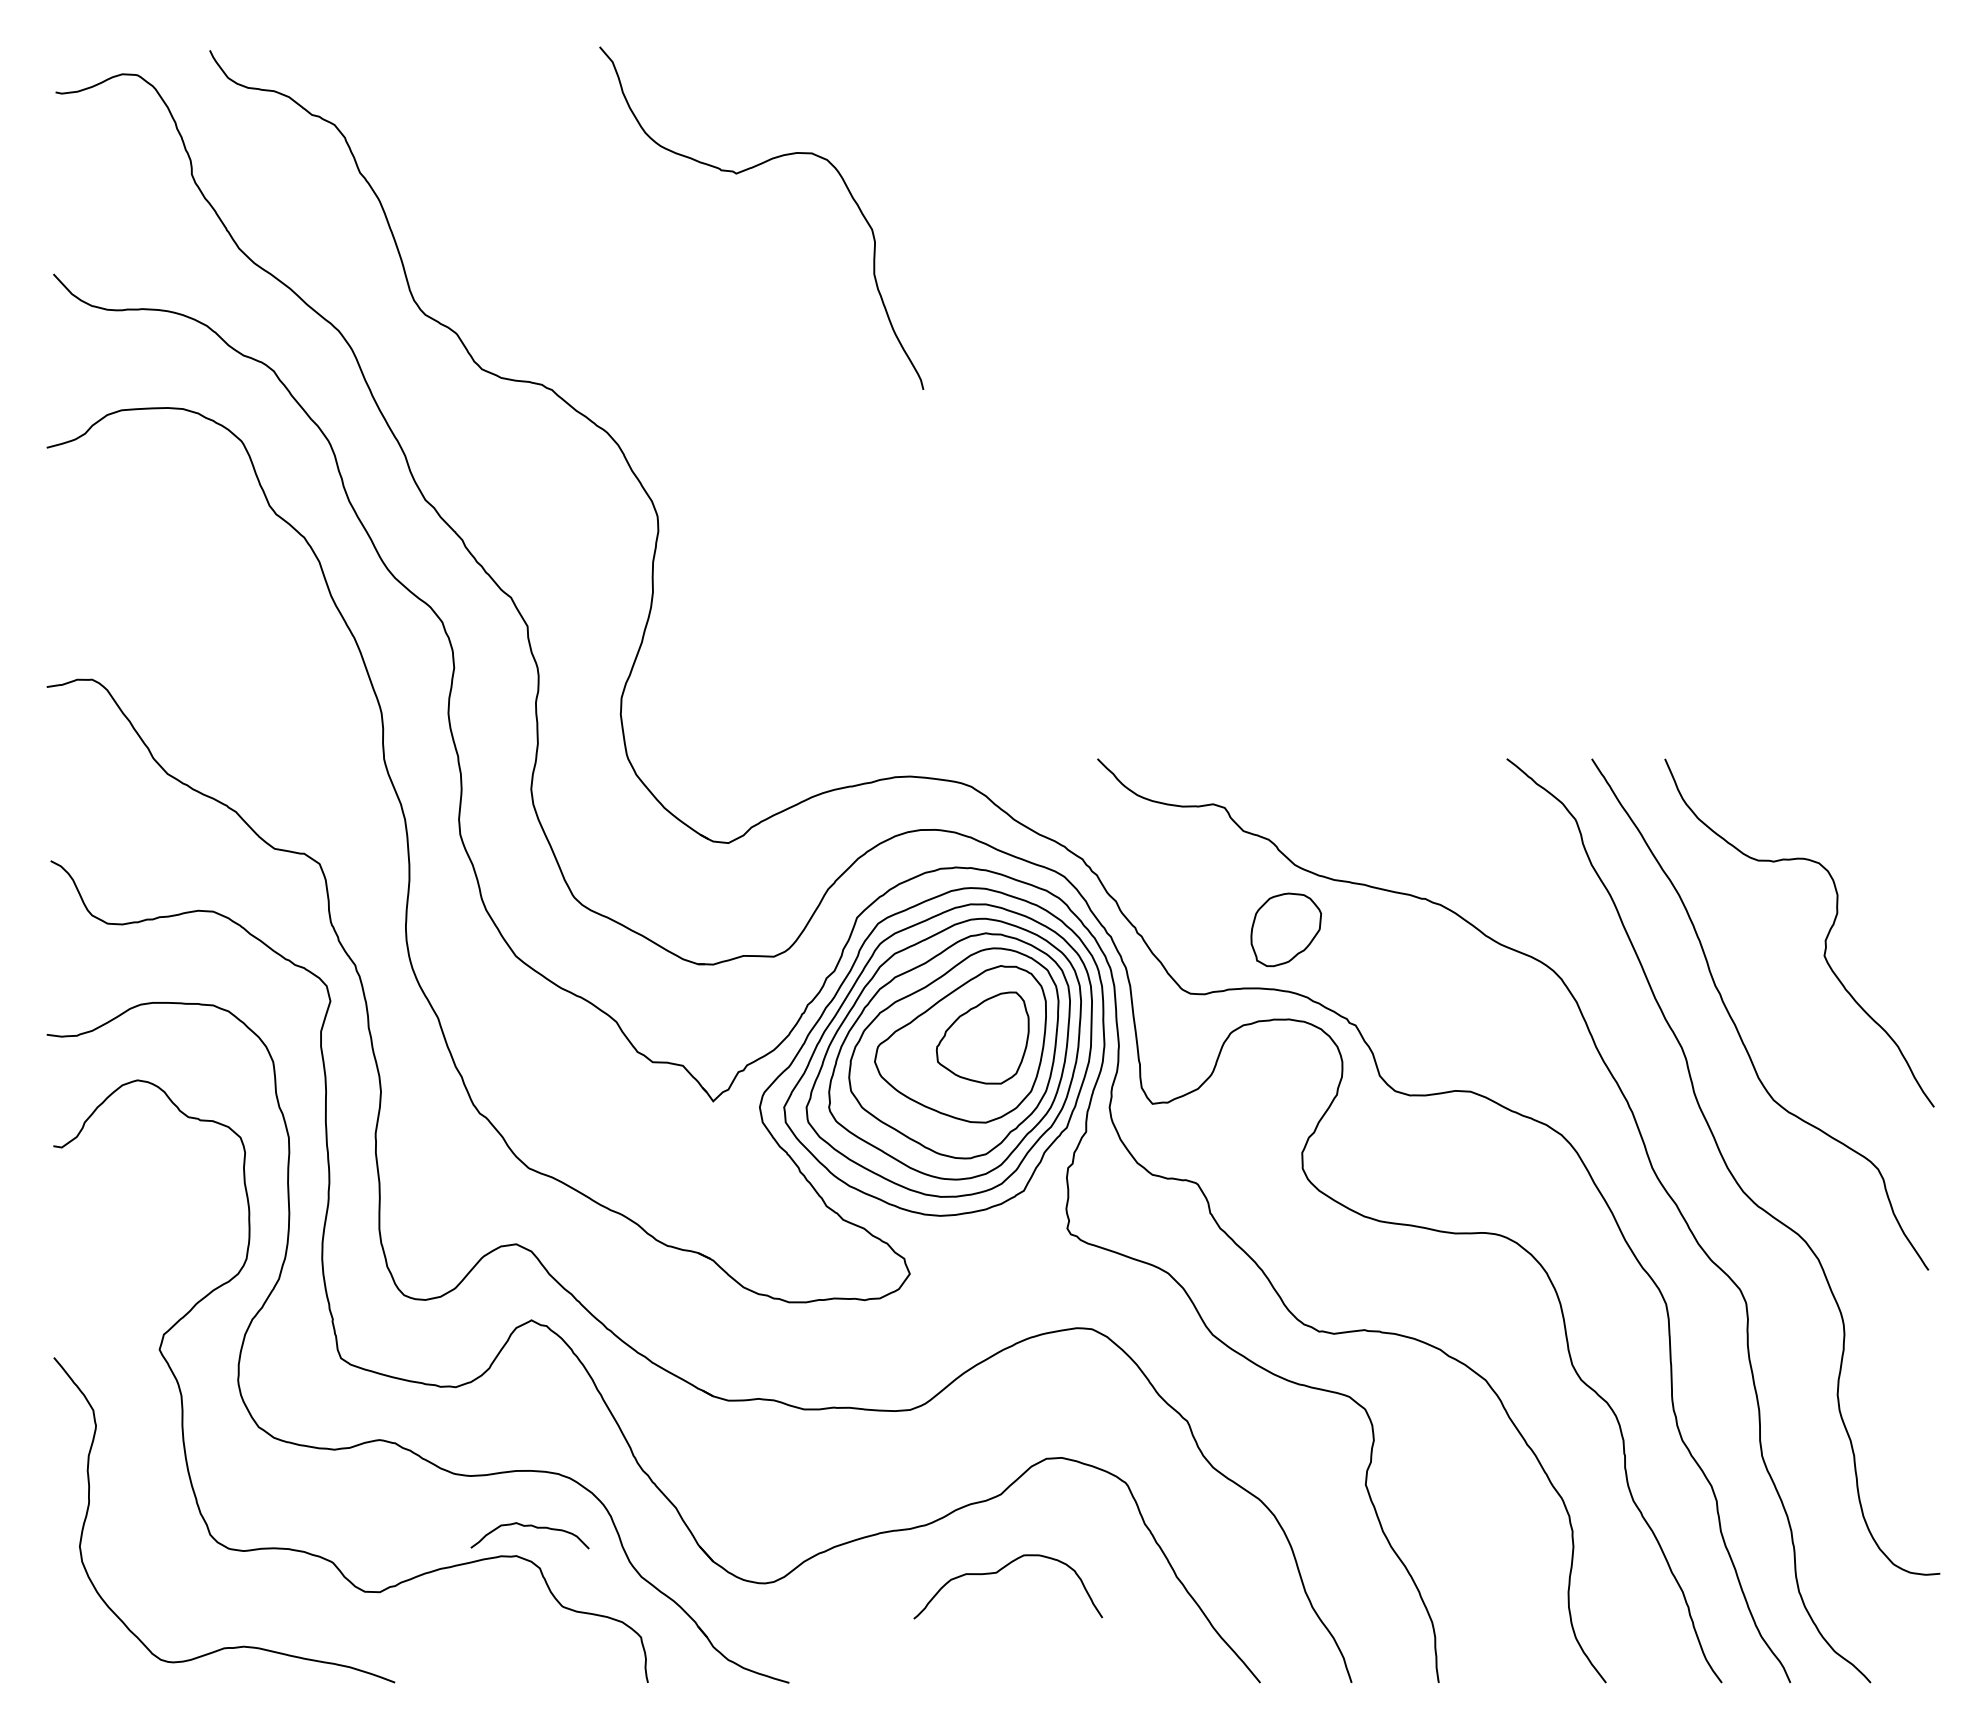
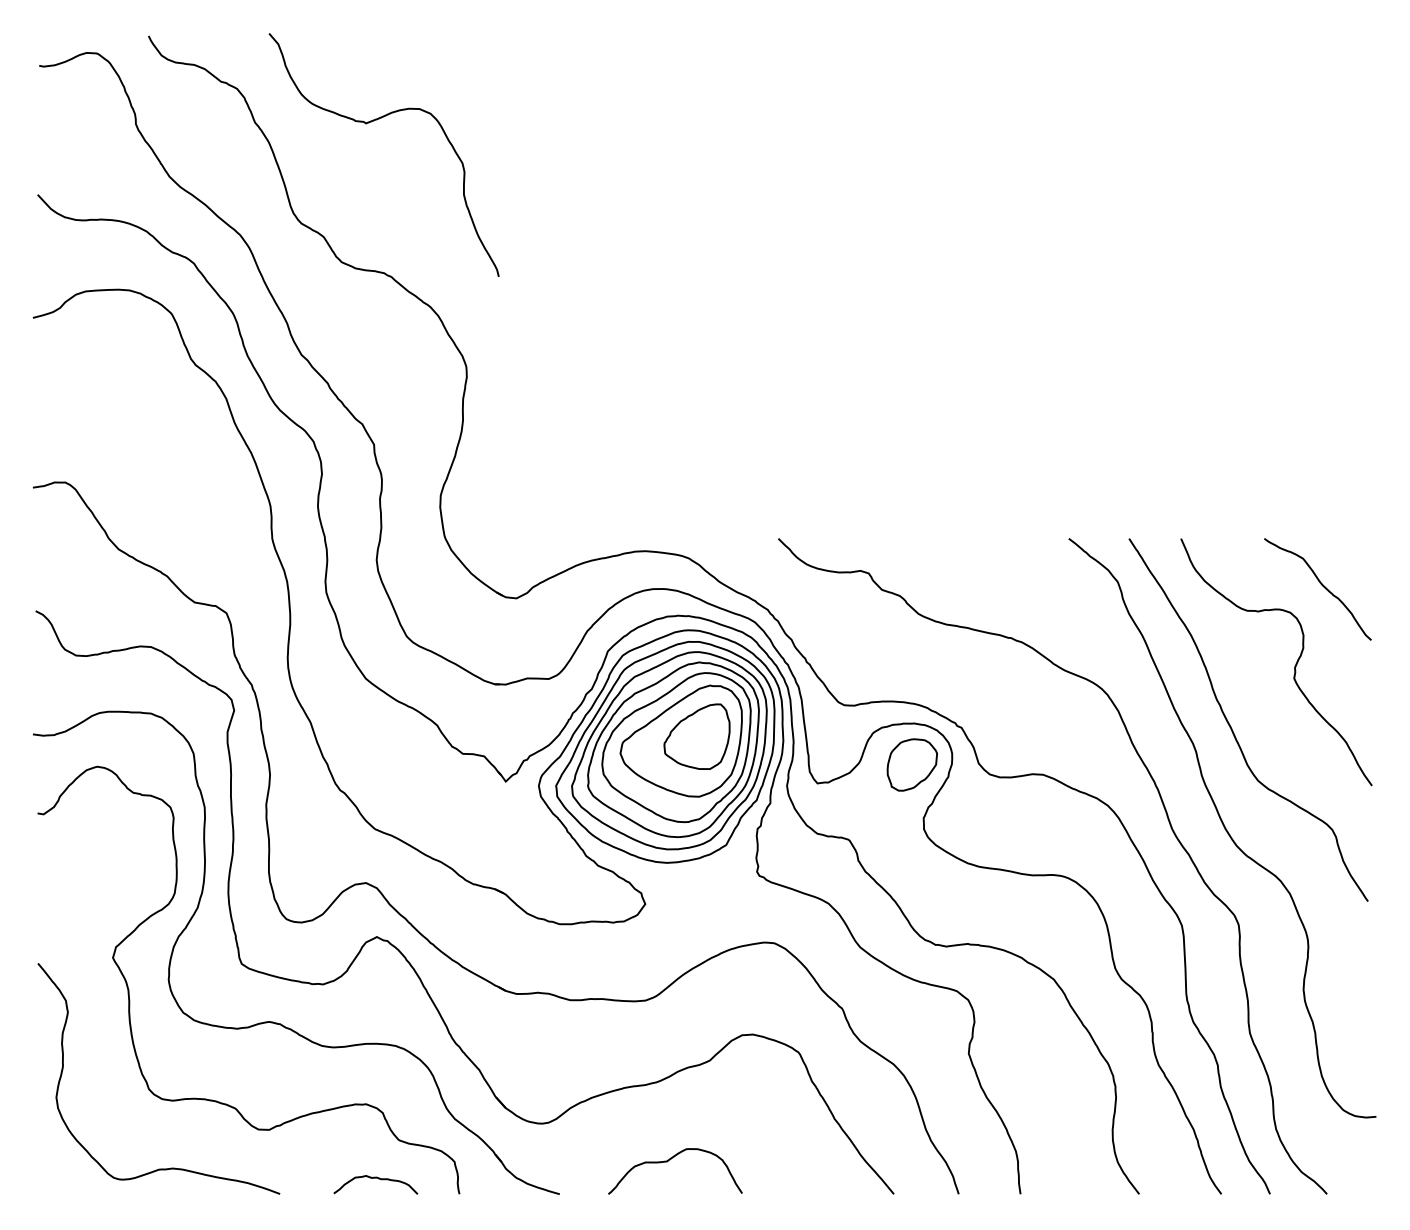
curve: (742, 172) -> (370, 122), moved
curve: (1863, 824) -> (1321, 585), added
part: (1285, 929) -> (911, 764), moved
curve: (533, 1527) -> (378, 1179), moved
curve: (997, 1573) -> (667, 1162), moved

